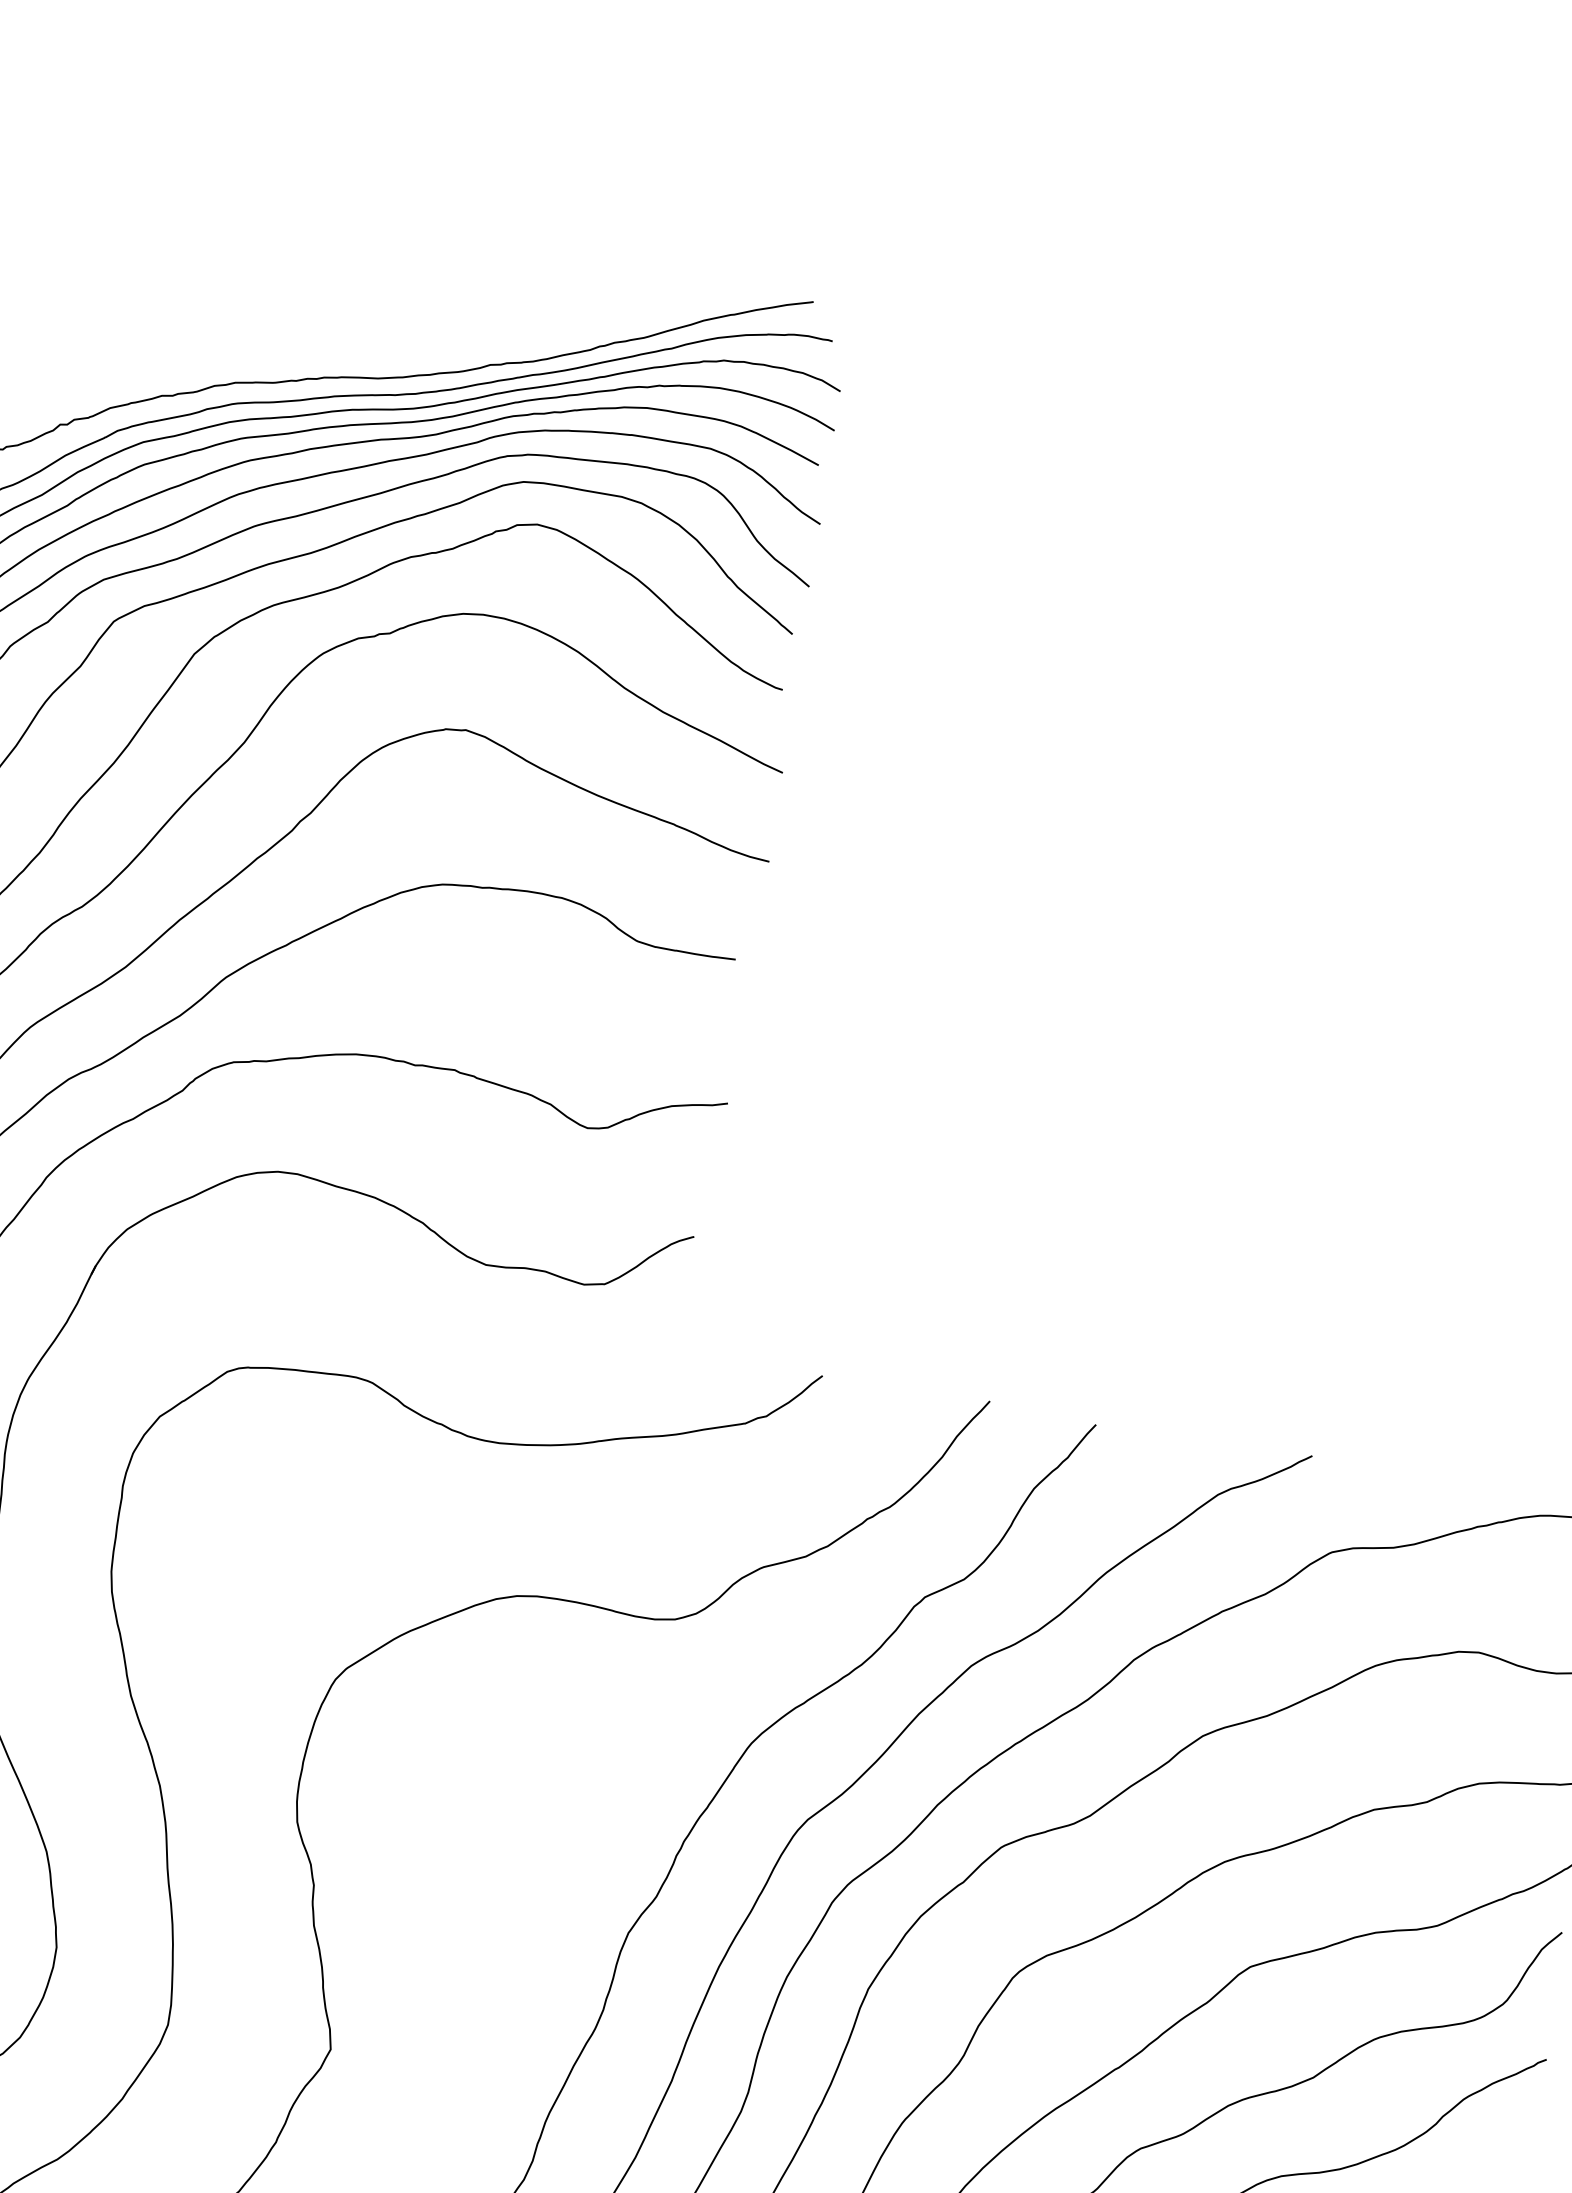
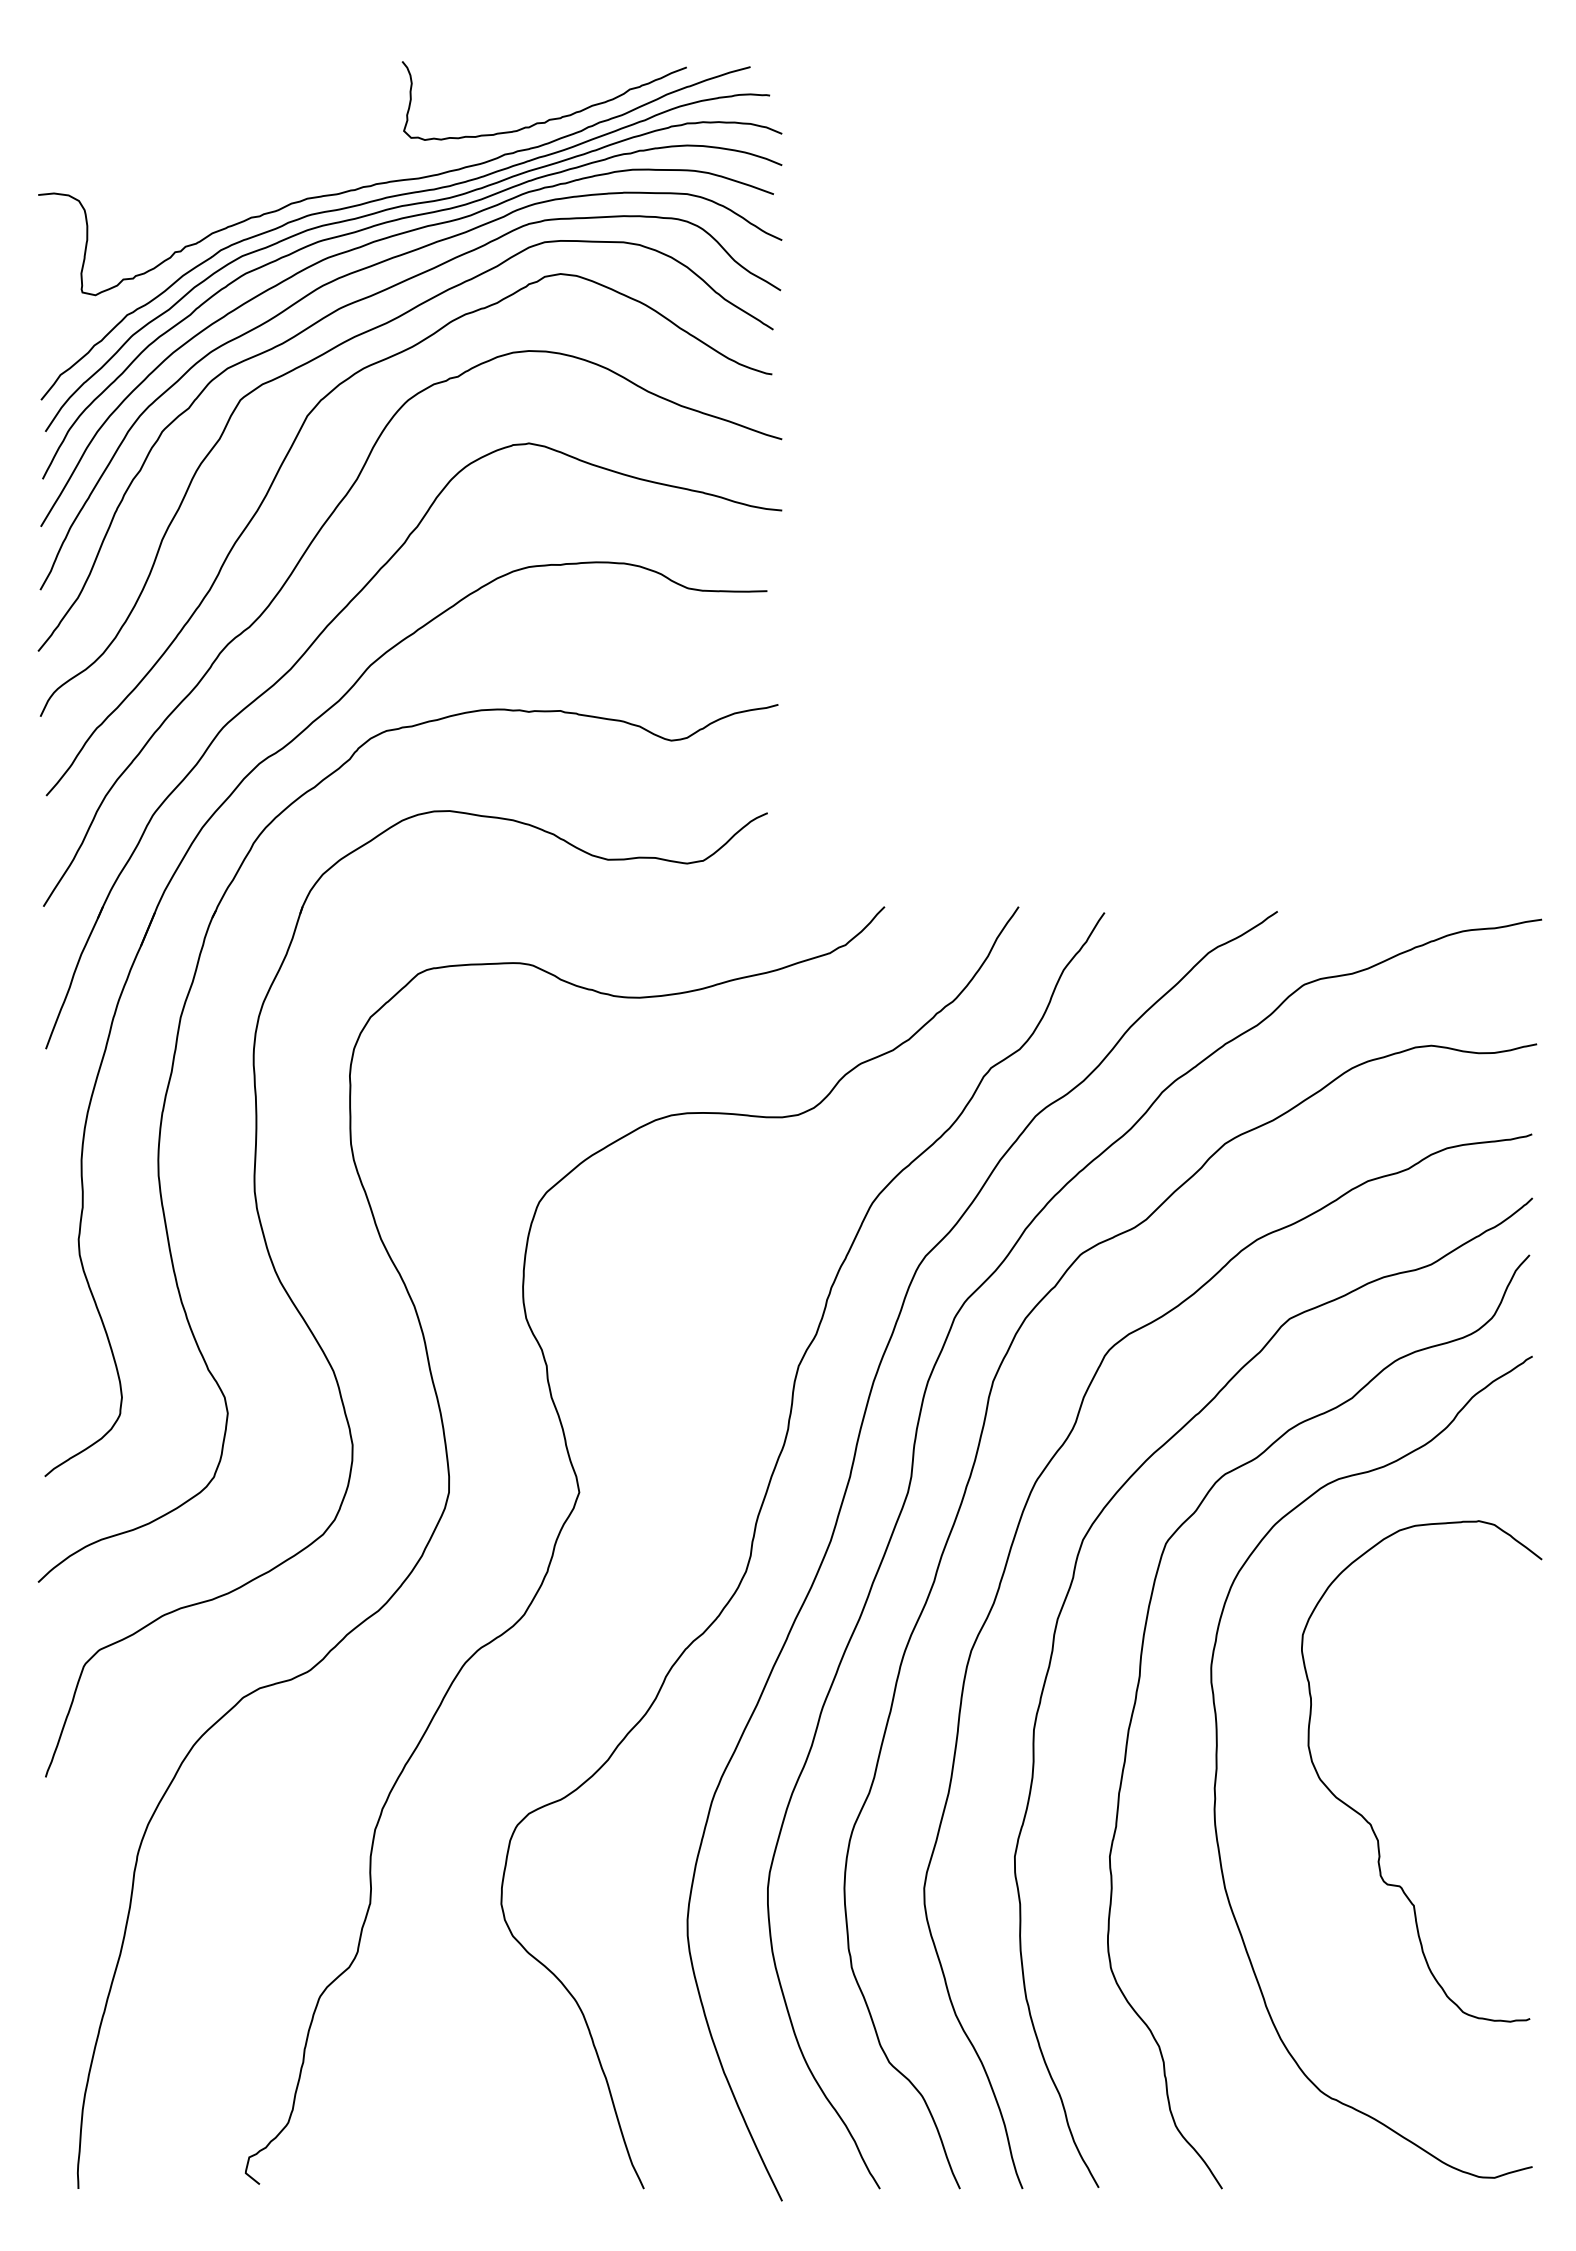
curve: (554, 328) -> (550, 118), added

